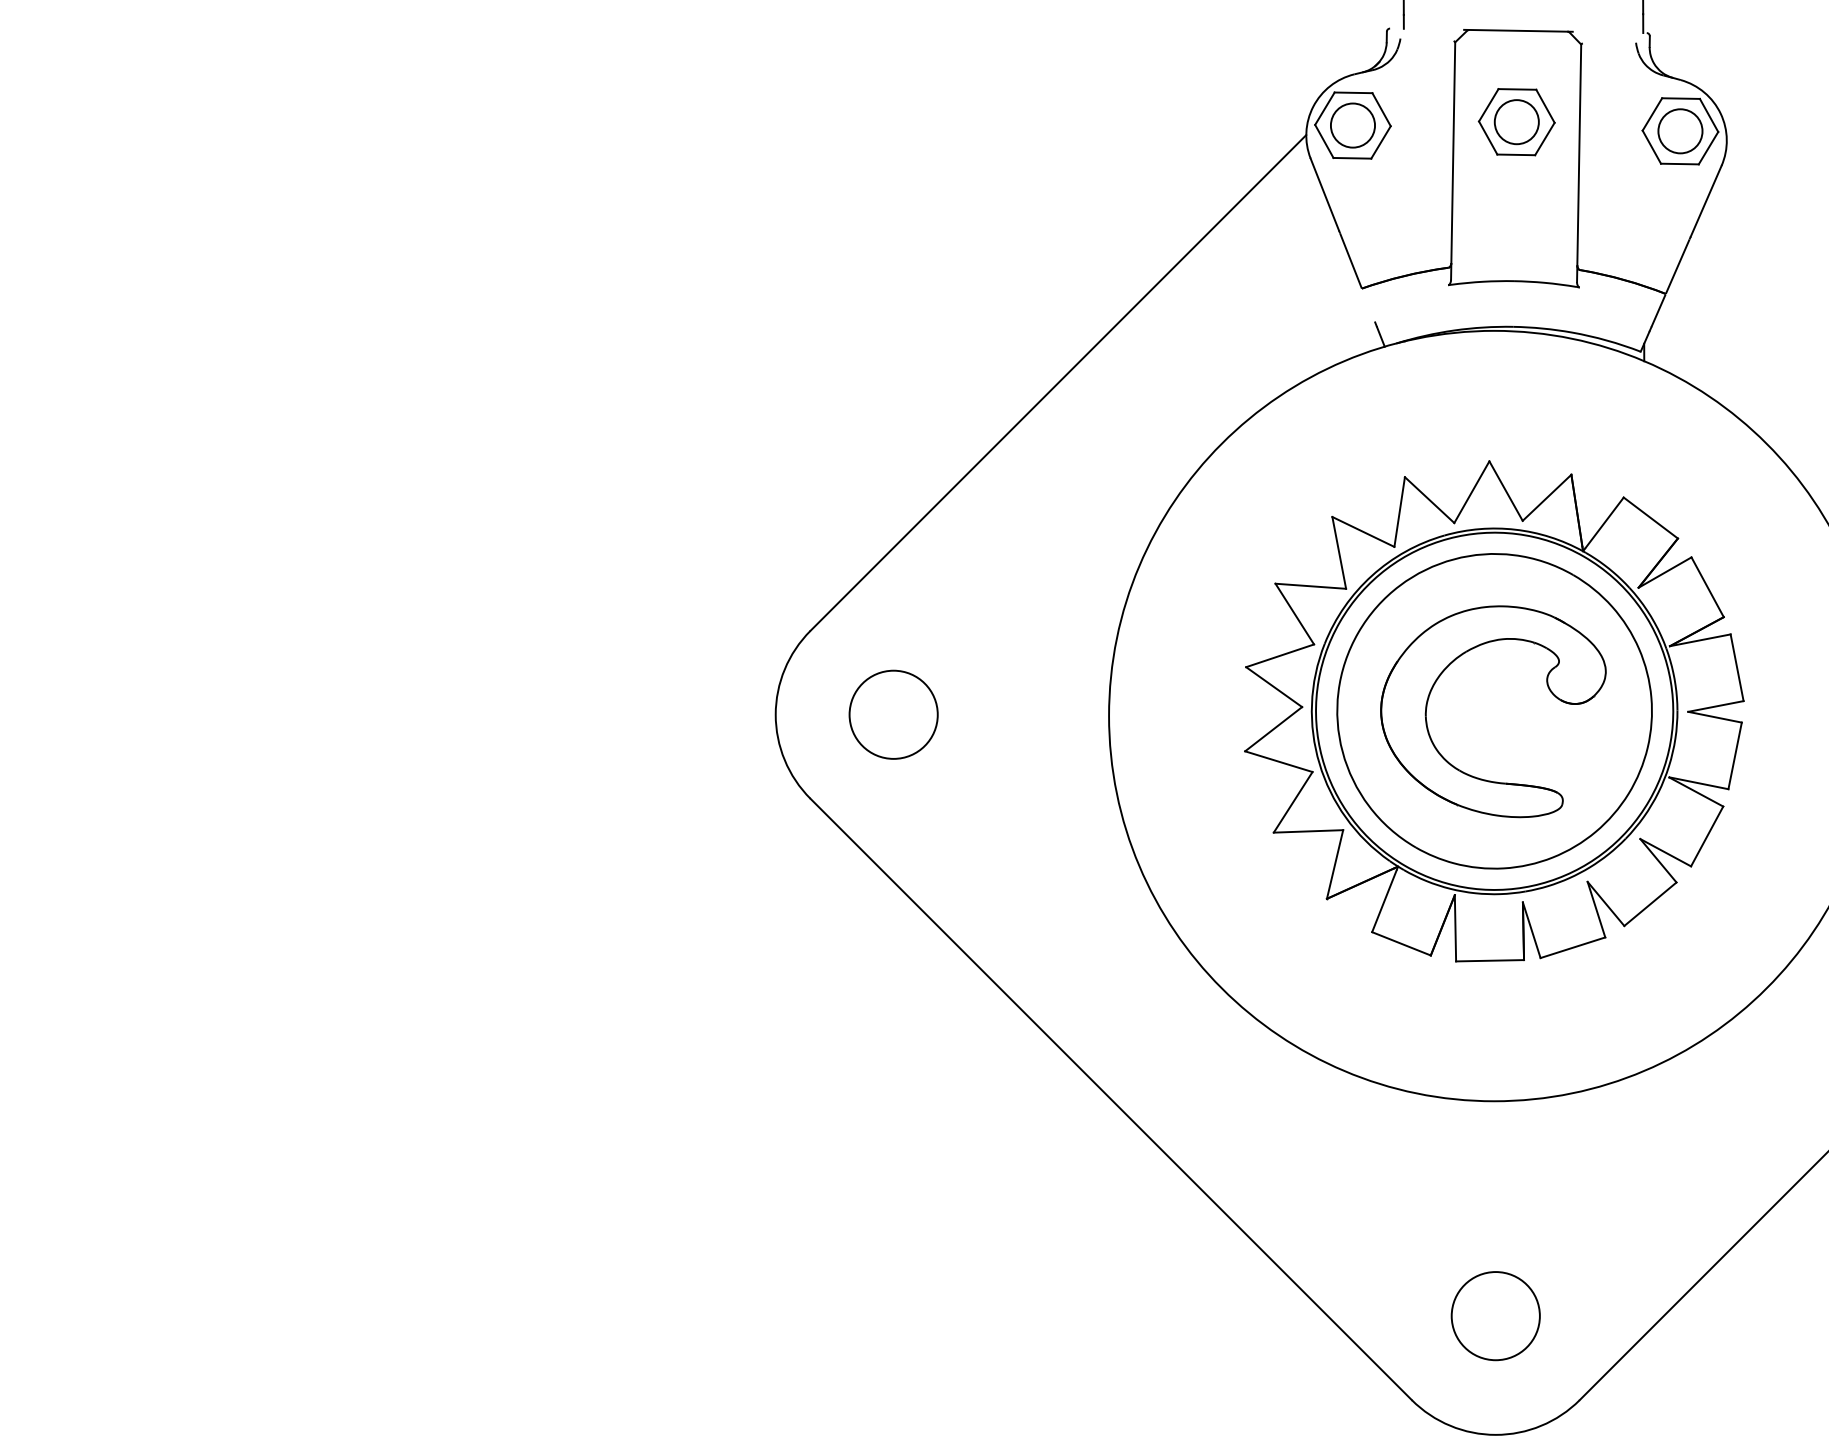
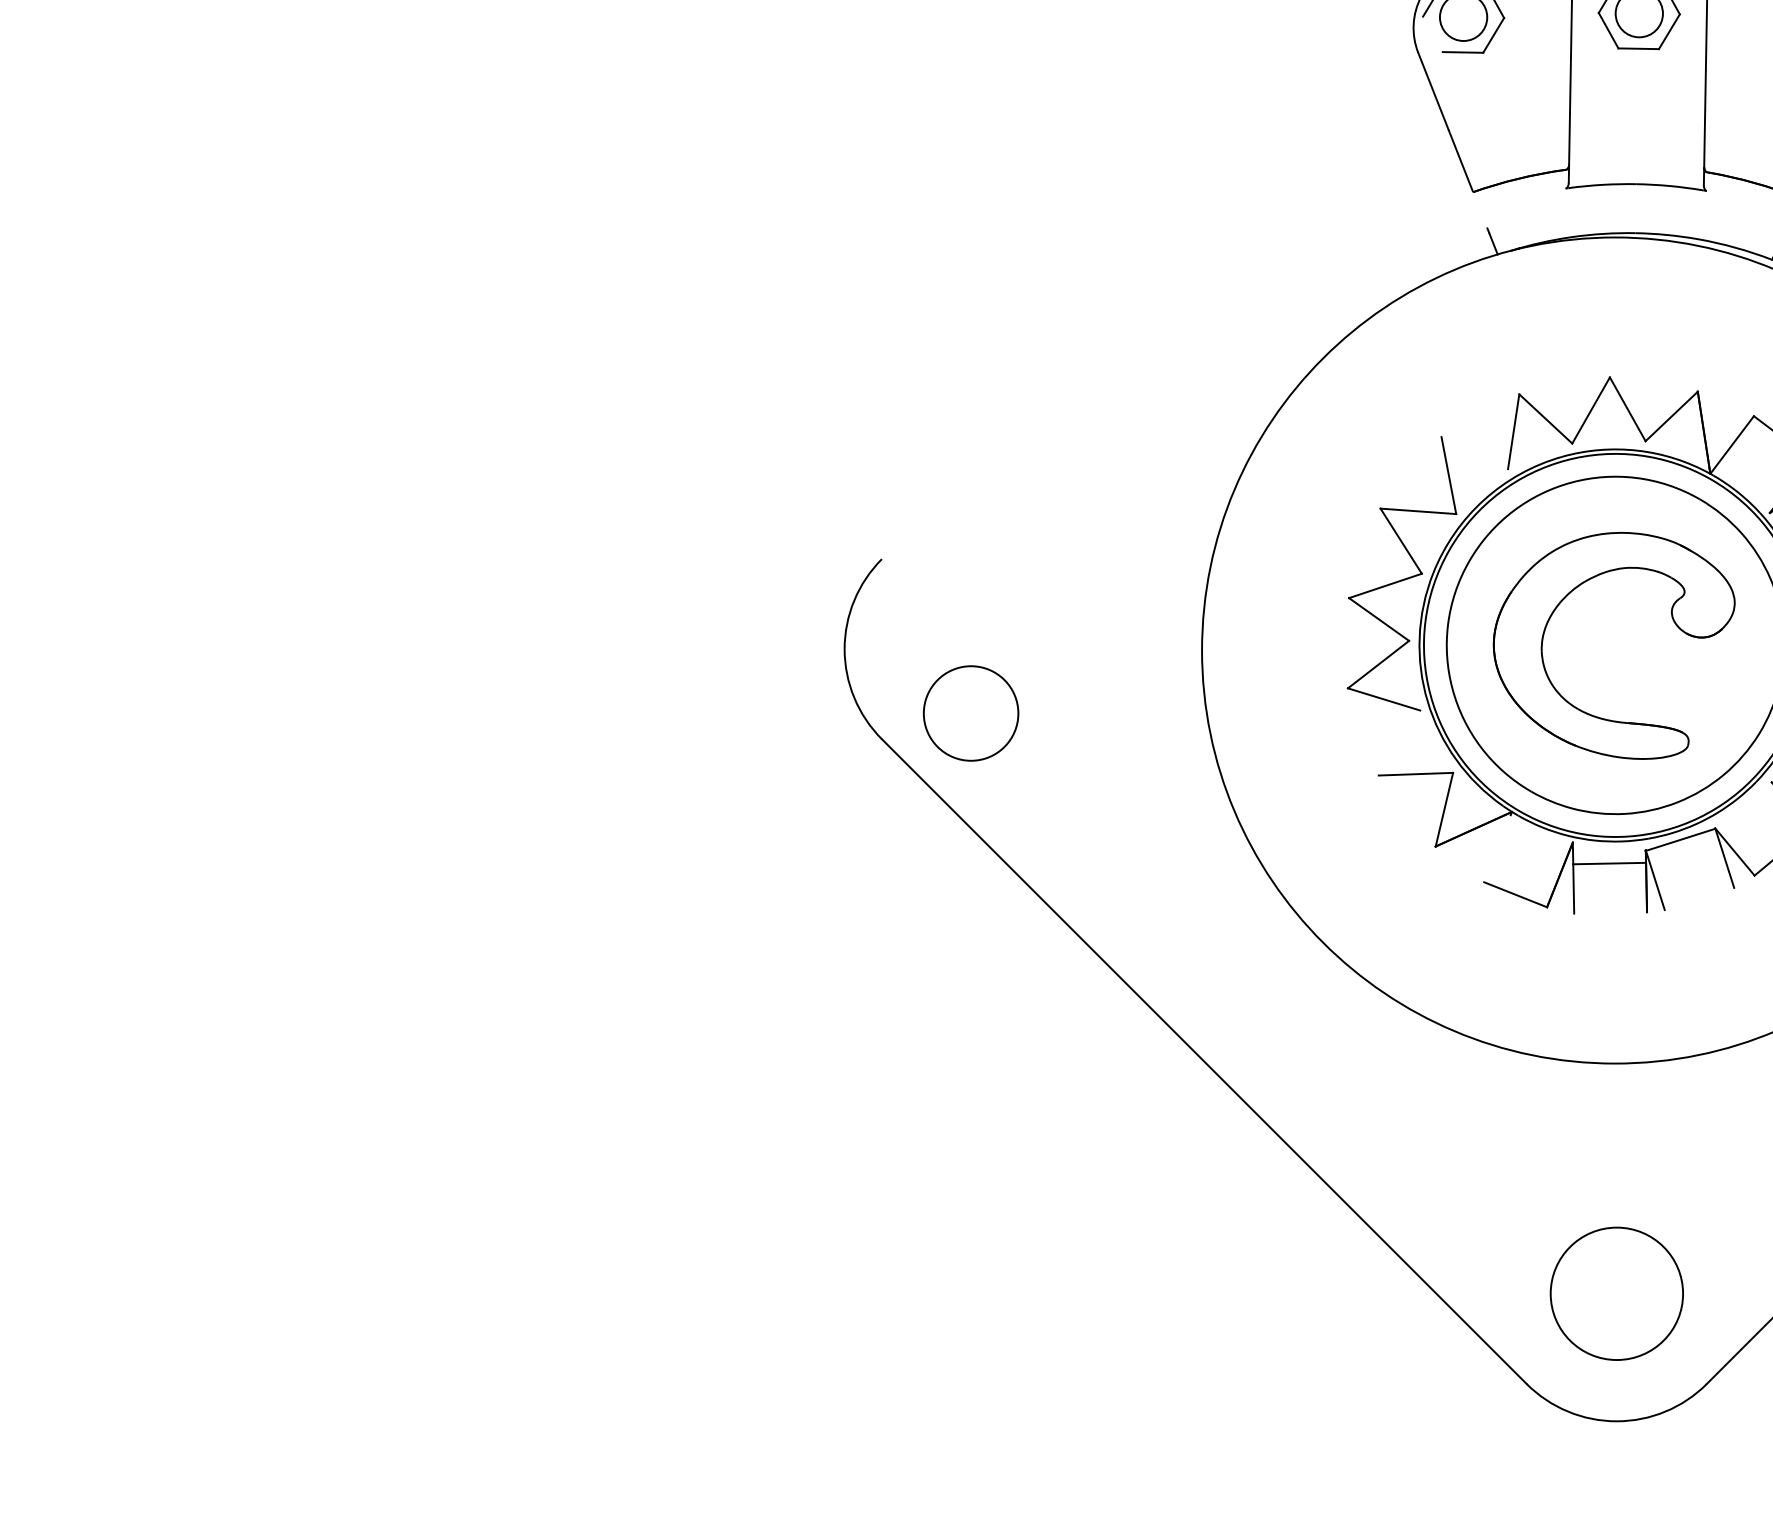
line: (1324, 140) -> (1433, 33), removed
line: (1058, 382) -> (1147, 292), removed
line: (1363, 531) -> (1474, 452), removed
circle: (893, 714) -> (970, 713), moved
line: (1292, 802) -> (1398, 743), removed
line: (1384, 901) -> (1497, 849), removed
line: (1572, 947) -> (1679, 839), moved
line: (1490, 960) -> (1610, 863), moved
circle: (1495, 1316) -> (1616, 1294), size x1.4

